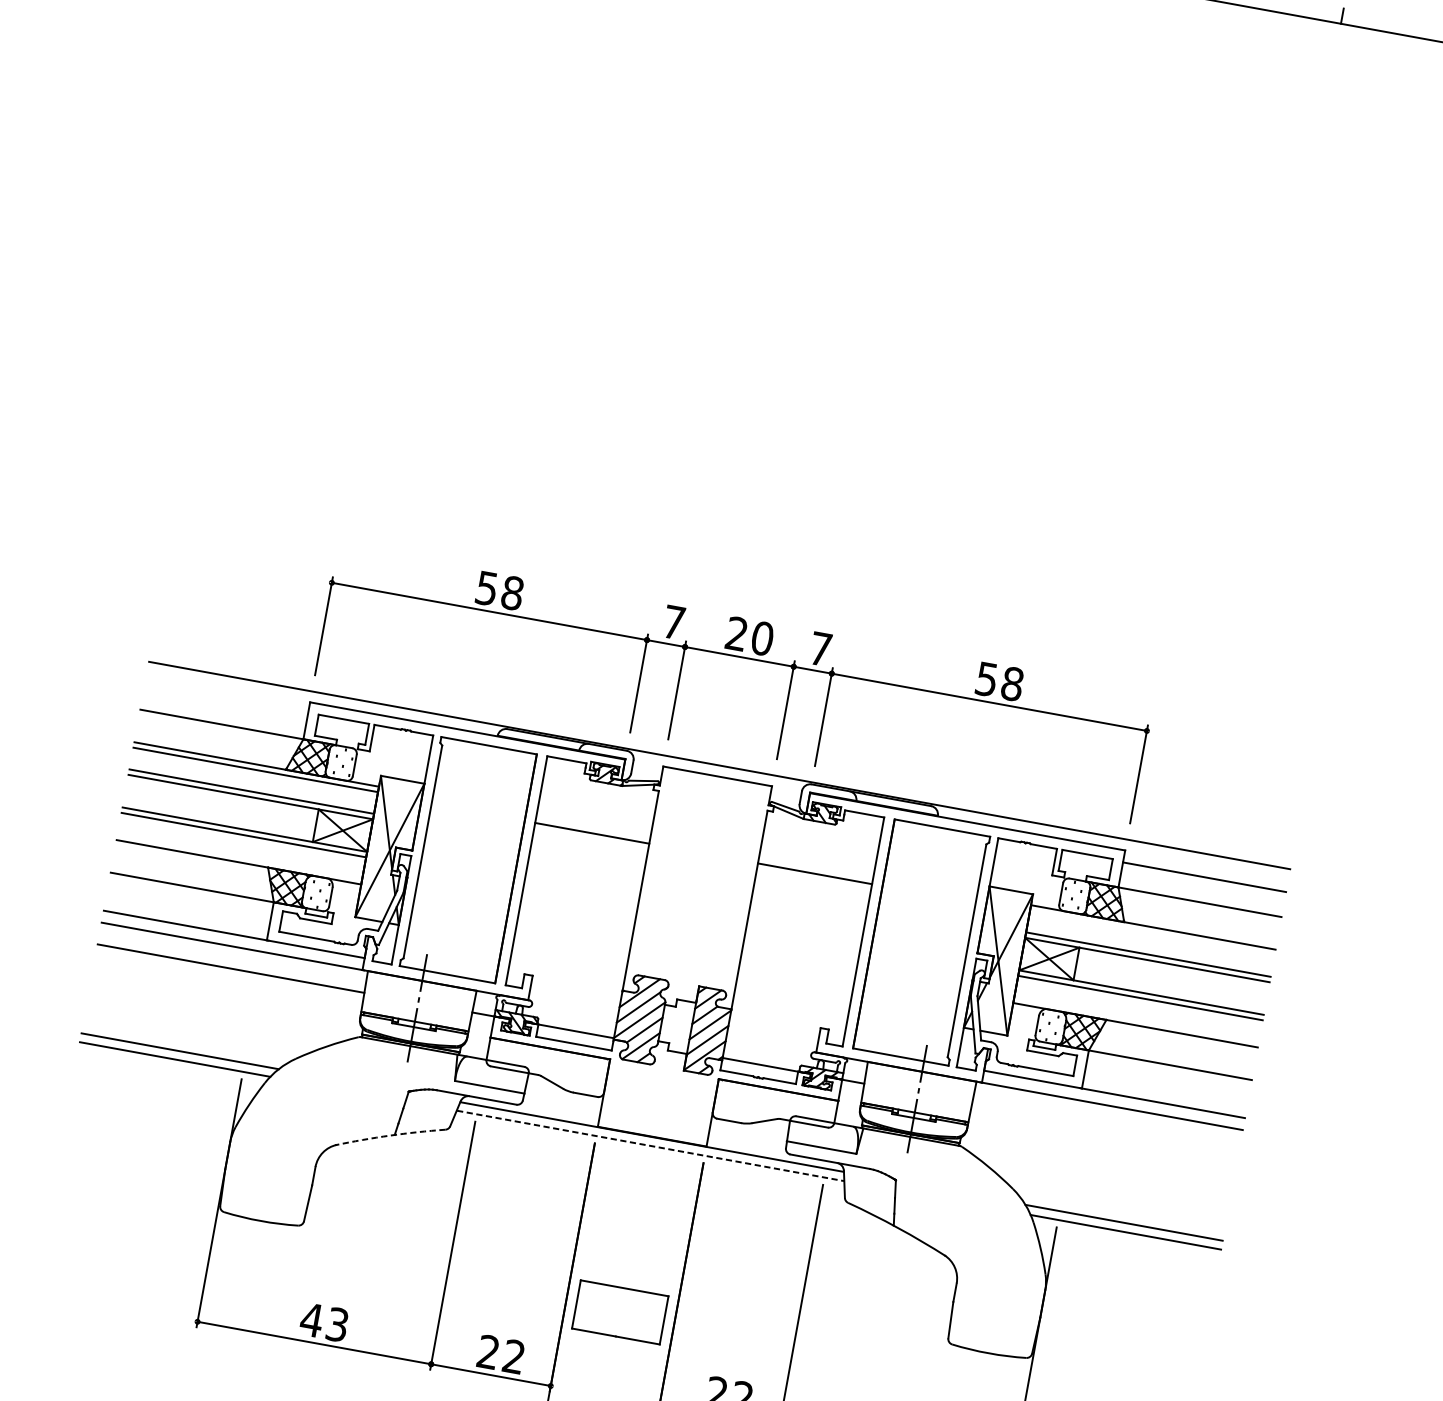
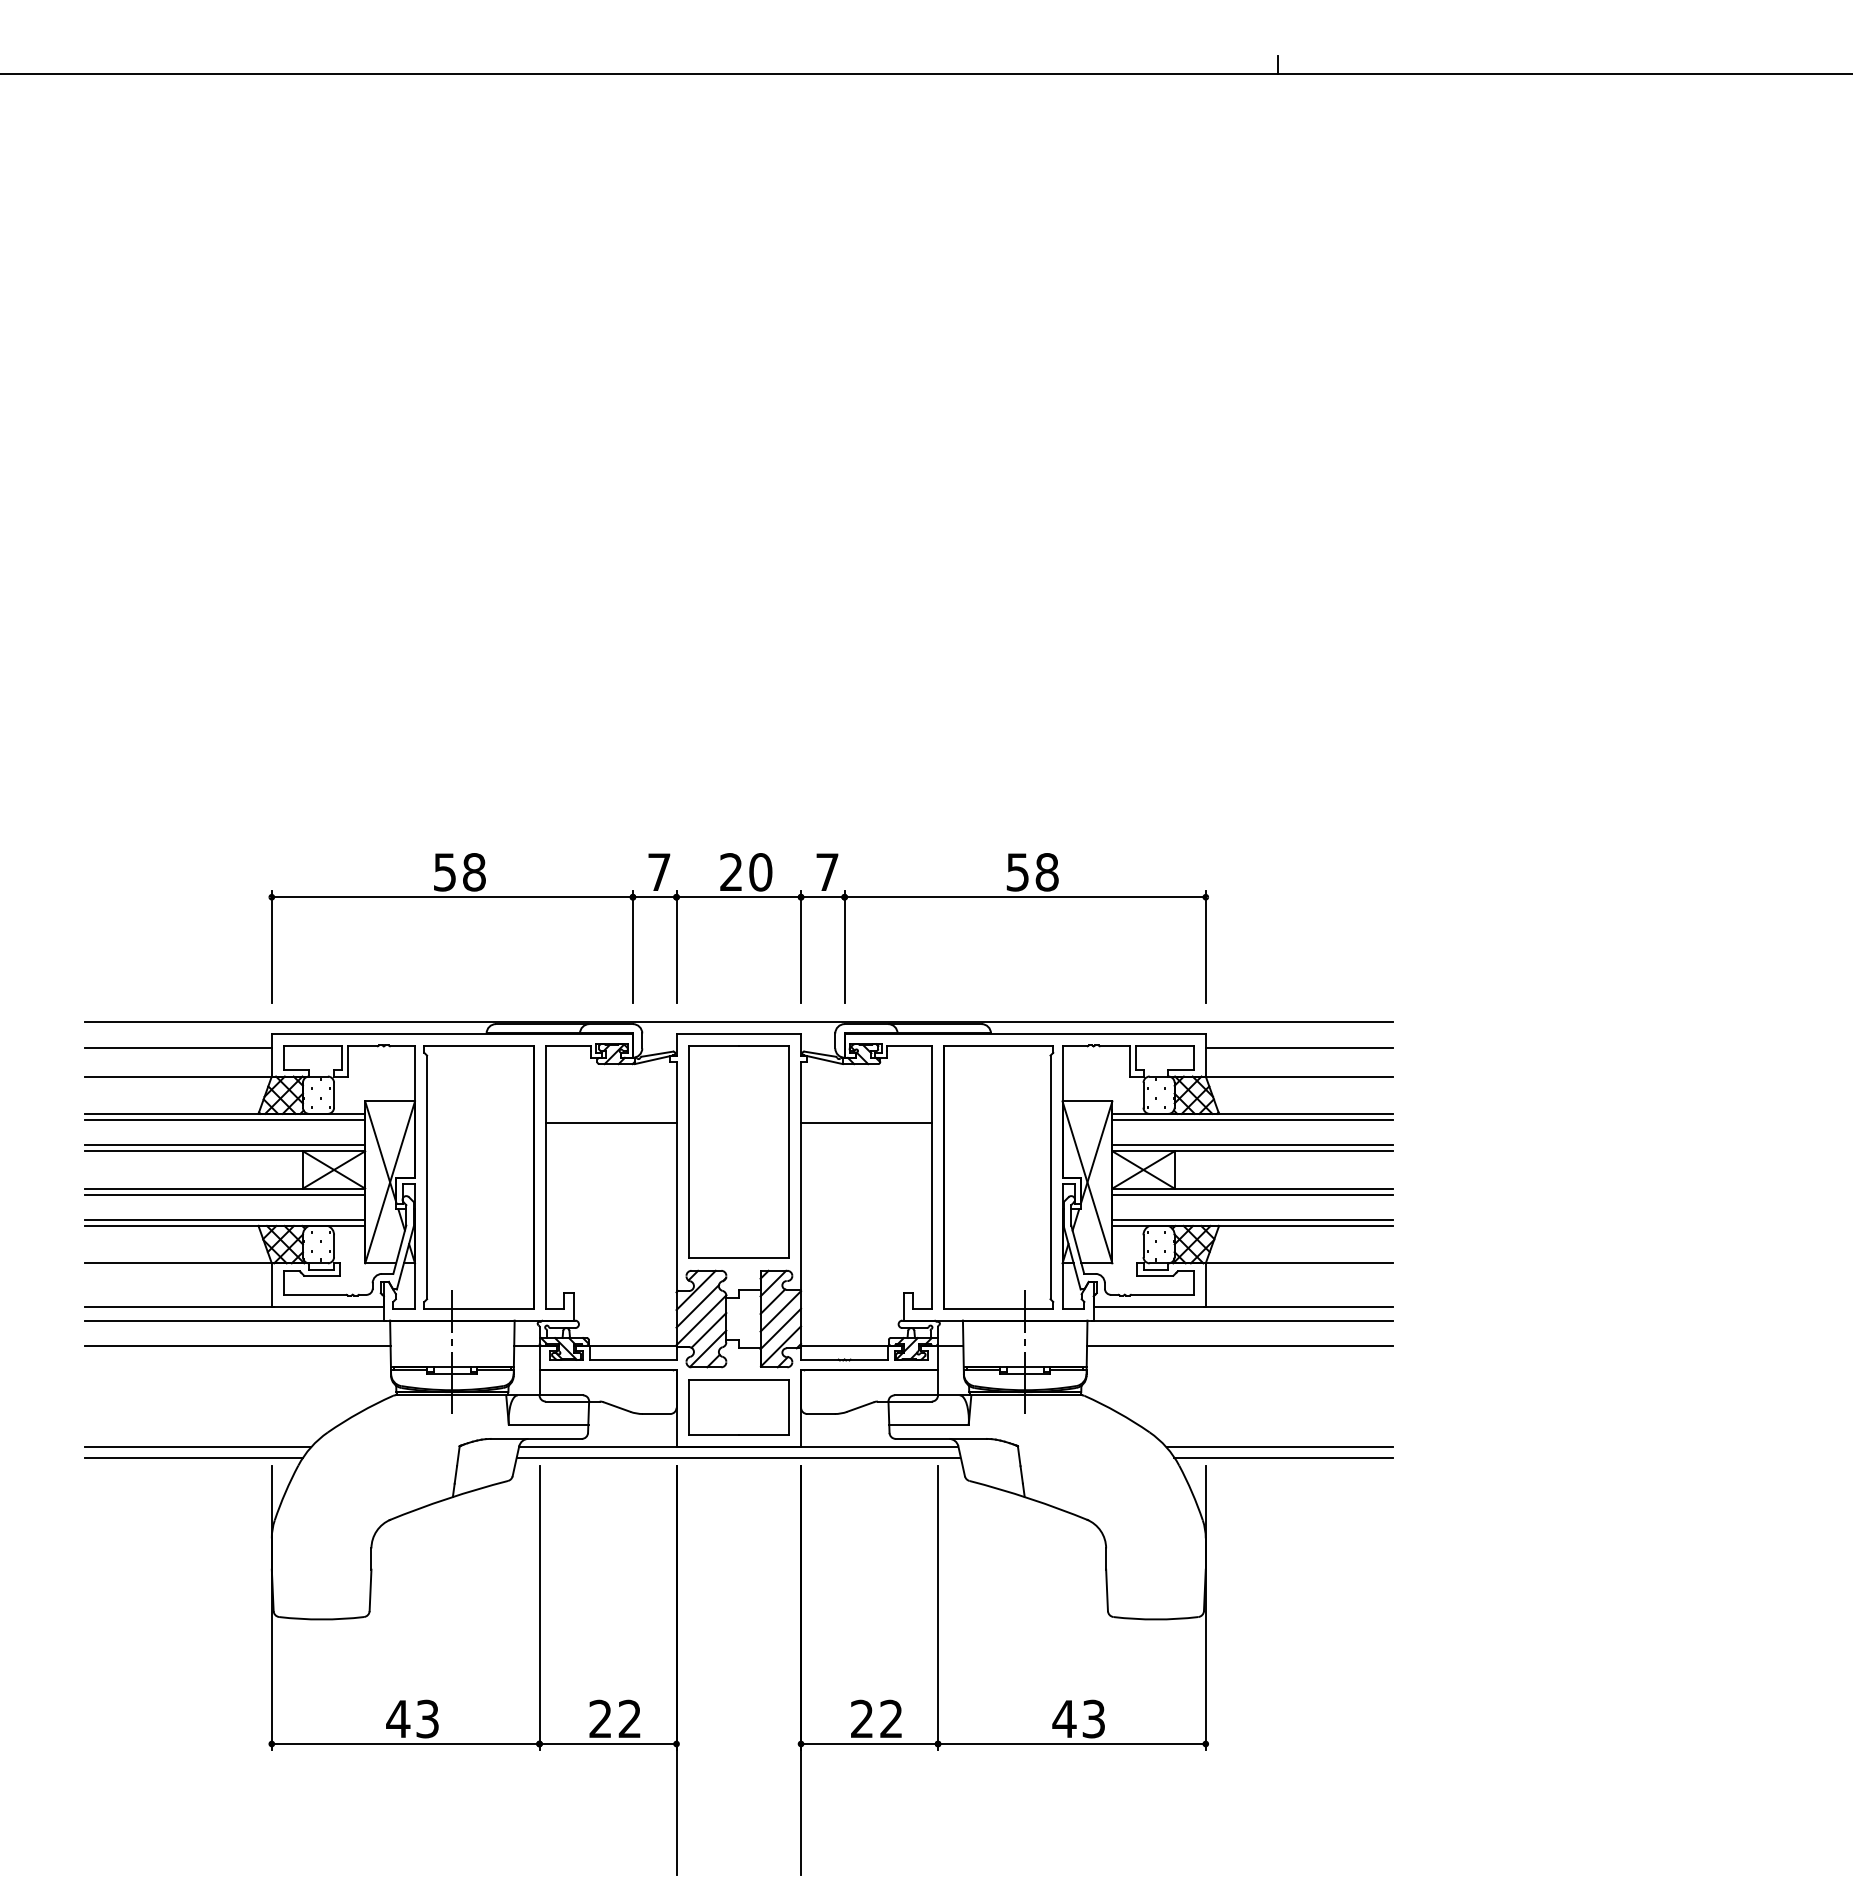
line: (226, 699) -> (178, 1047), added
line: (240, 856) -> (225, 1219), added
part: (698, 878) -> (738, 1151), added
line: (1152, 933) -> (1252, 1120), added
line: (1136, 1019) -> (1252, 1219), added
line: (1105, 1127) -> (1239, 1345), added
arc: (389, 1135) -> (447, 1498), dashed -> solid
line: (650, 1145) -> (738, 1457), dashed -> solid
part: (619, 1312) -> (738, 1407), moved

